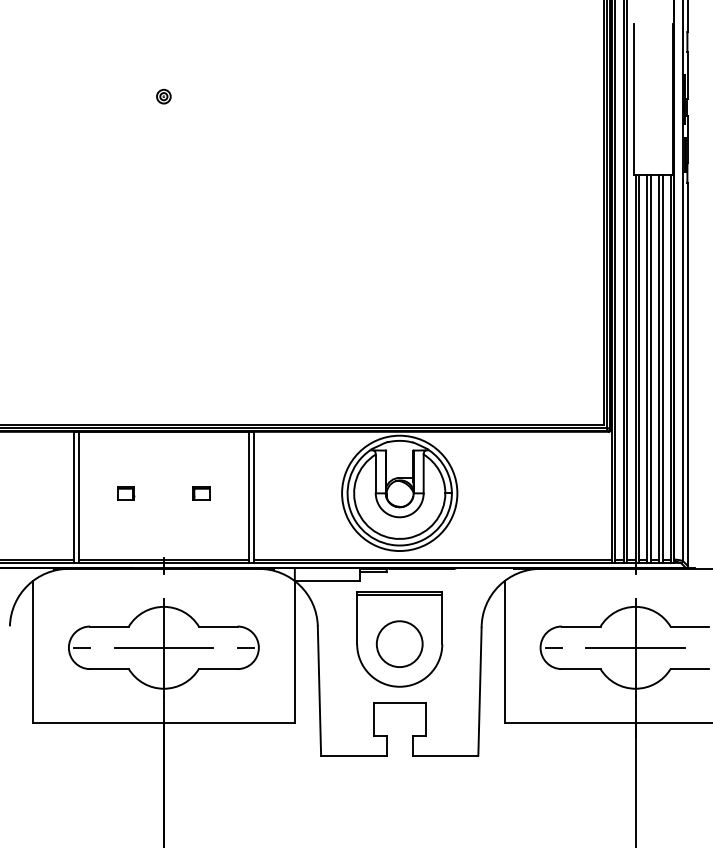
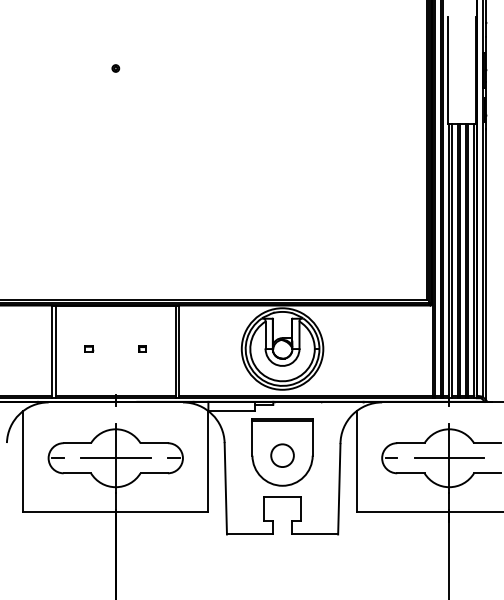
part: (163, 96) -> (115, 68), size x0.7
part: (126, 493) -> (89, 349), size x0.7
part: (201, 493) -> (142, 349), size x0.6
circle: (399, 644) -> (282, 455), size x0.7

